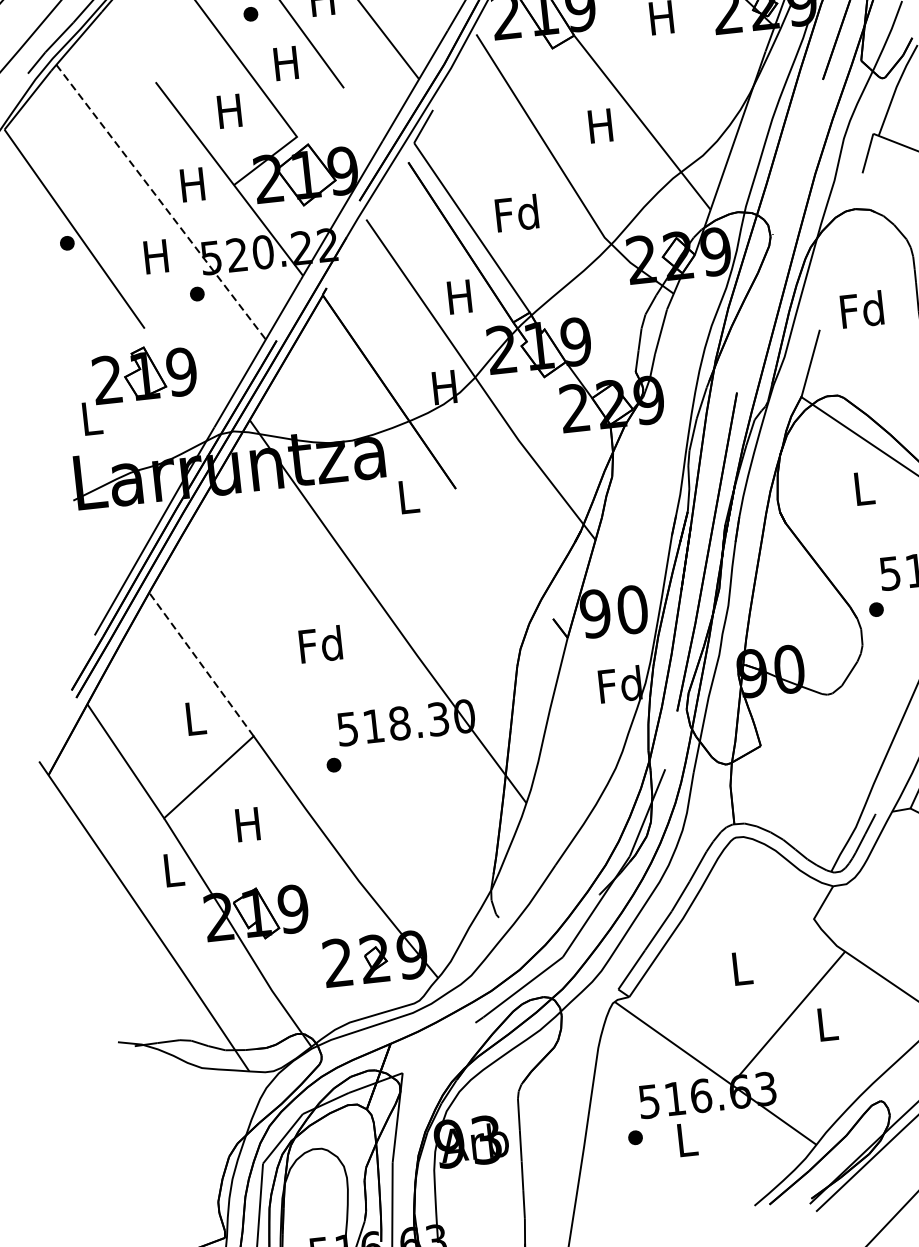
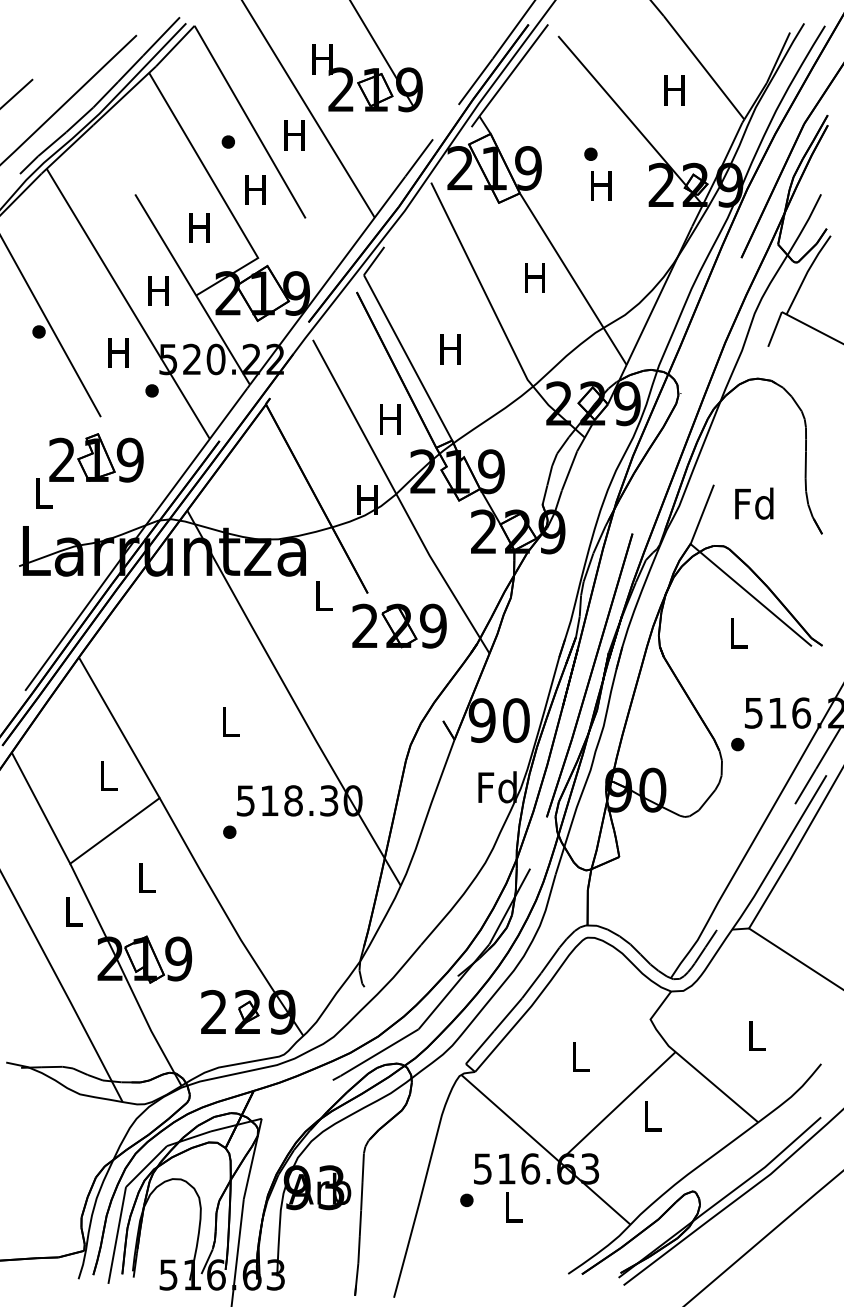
line: (161, 201) -> (128, 303), dashed -> solid
text: (517, 213) -> (450, 349), Fd -> H
text: (862, 309) -> (754, 503), moved
part: (494, 520) -> (399, 625), added
text: (320, 644) -> (229, 721), Fd -> L
line: (201, 664) -> (119, 727), dashed -> solid
text: (247, 824) -> (145, 877), H -> L

